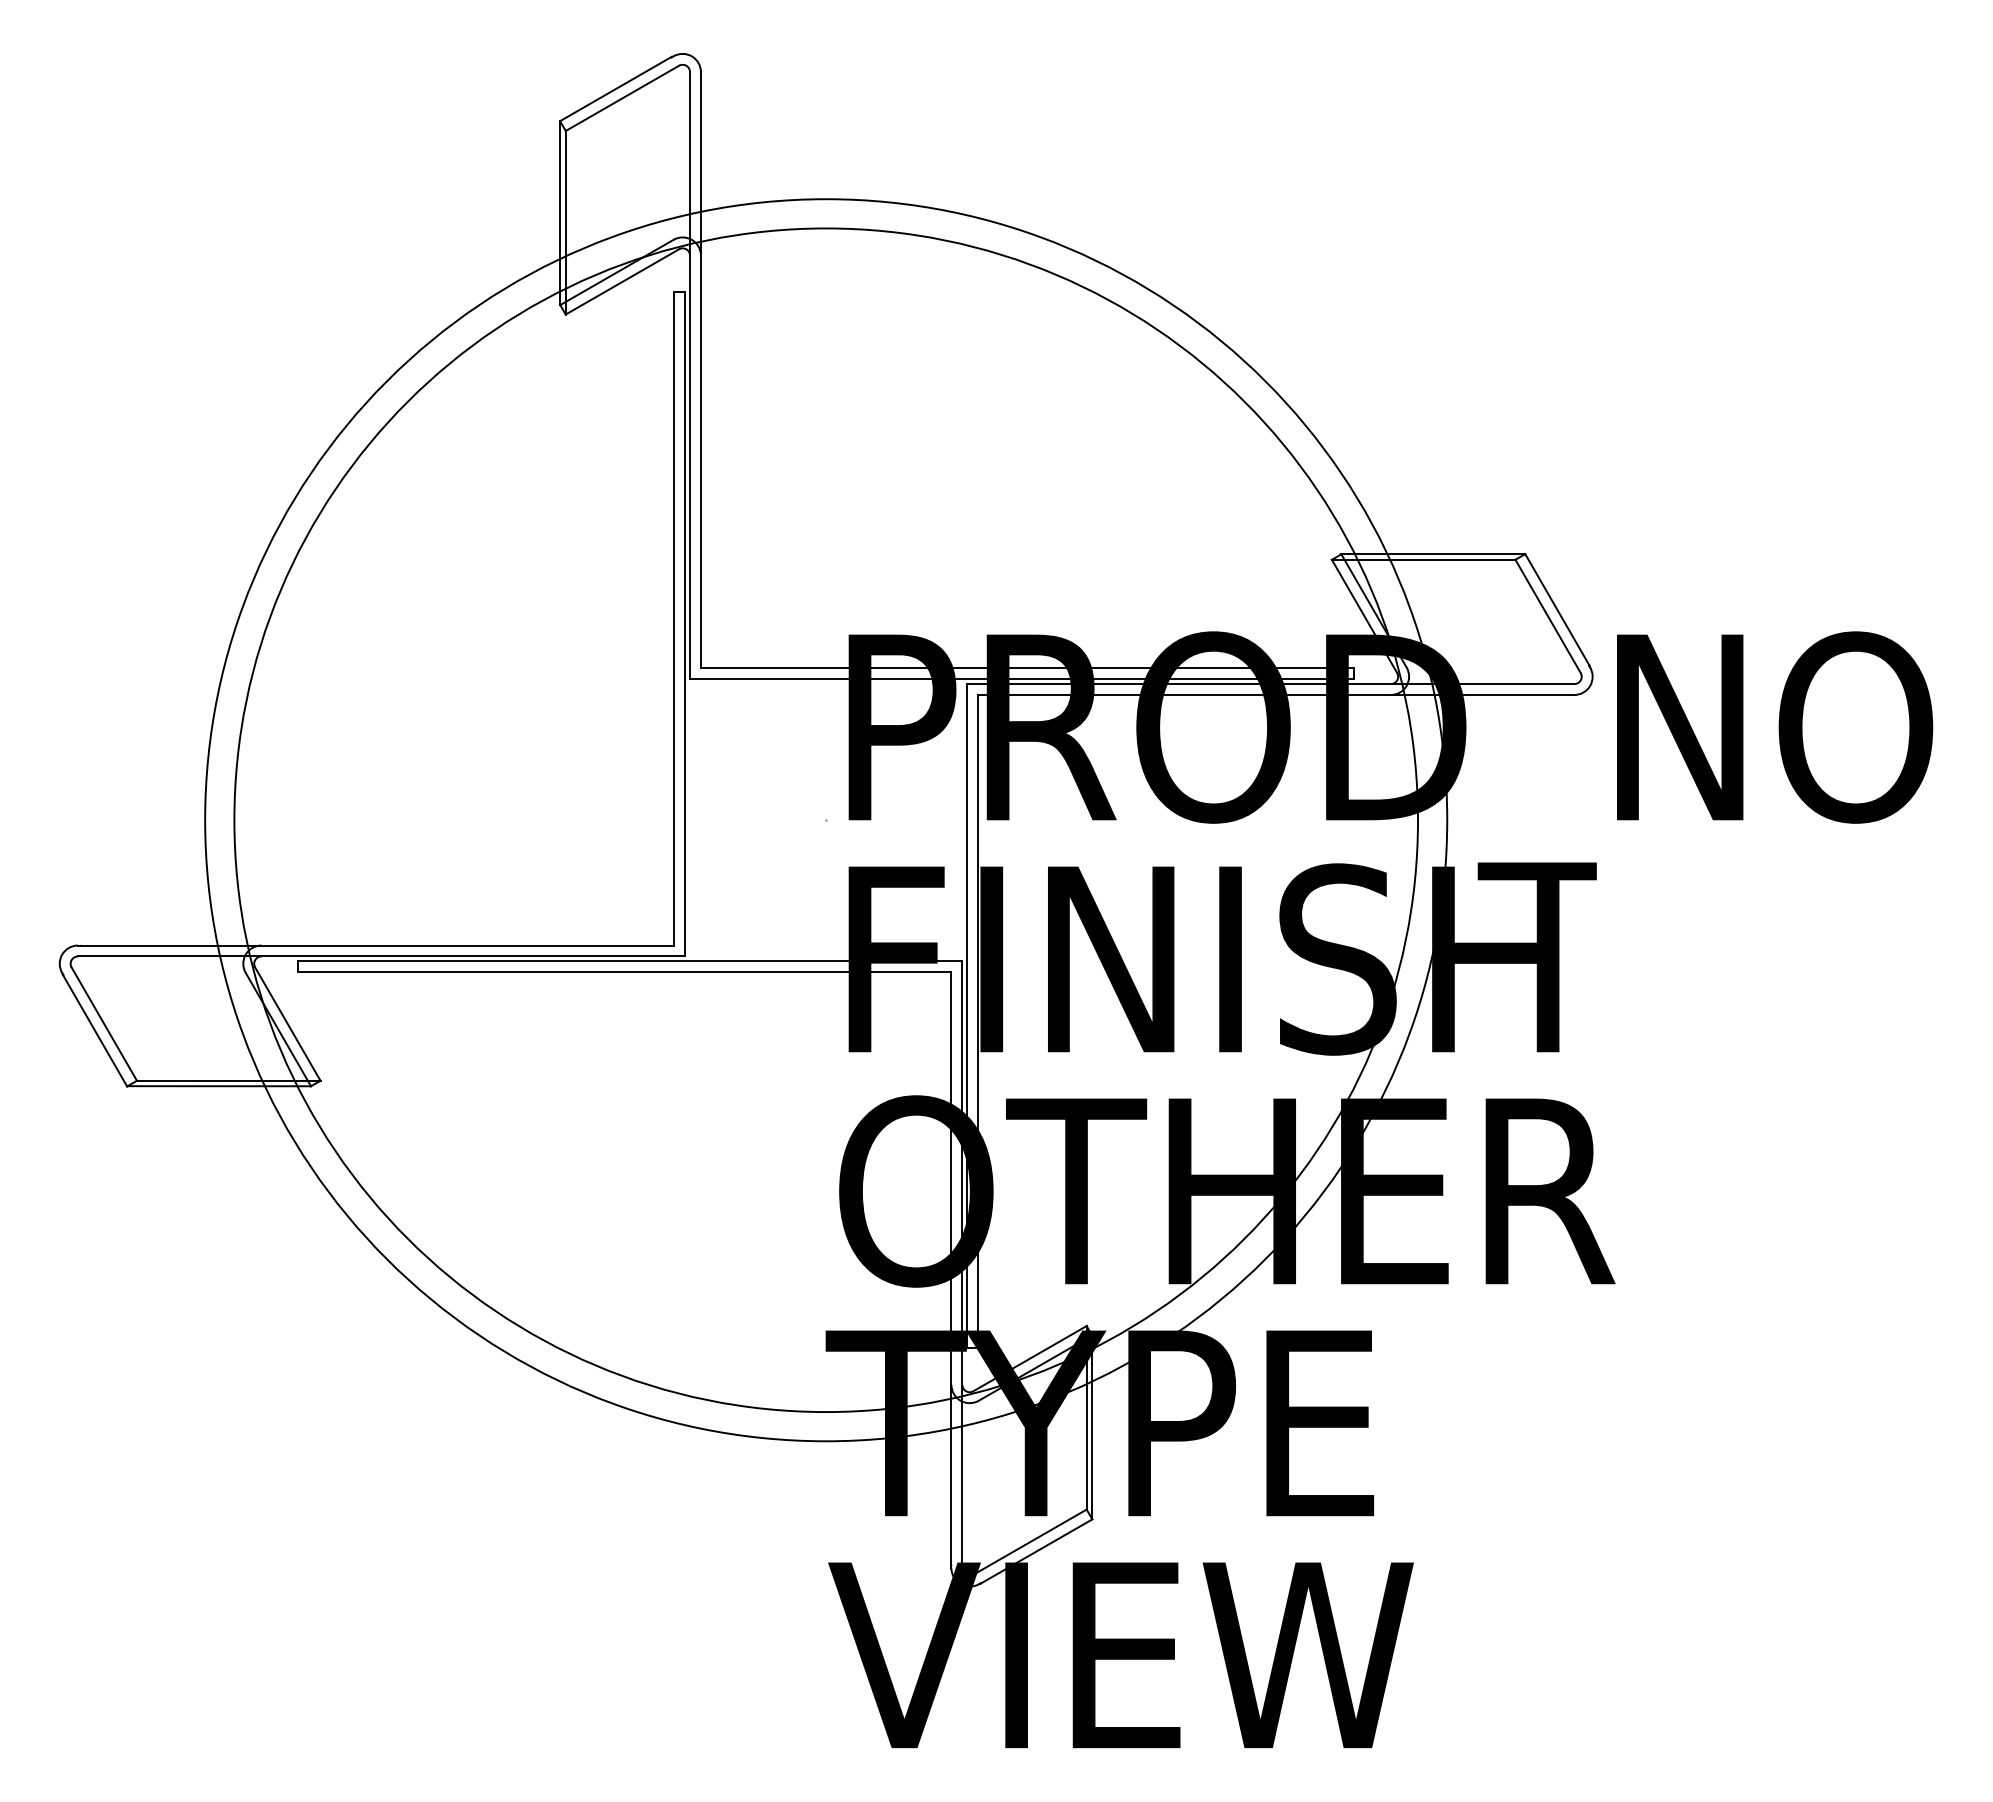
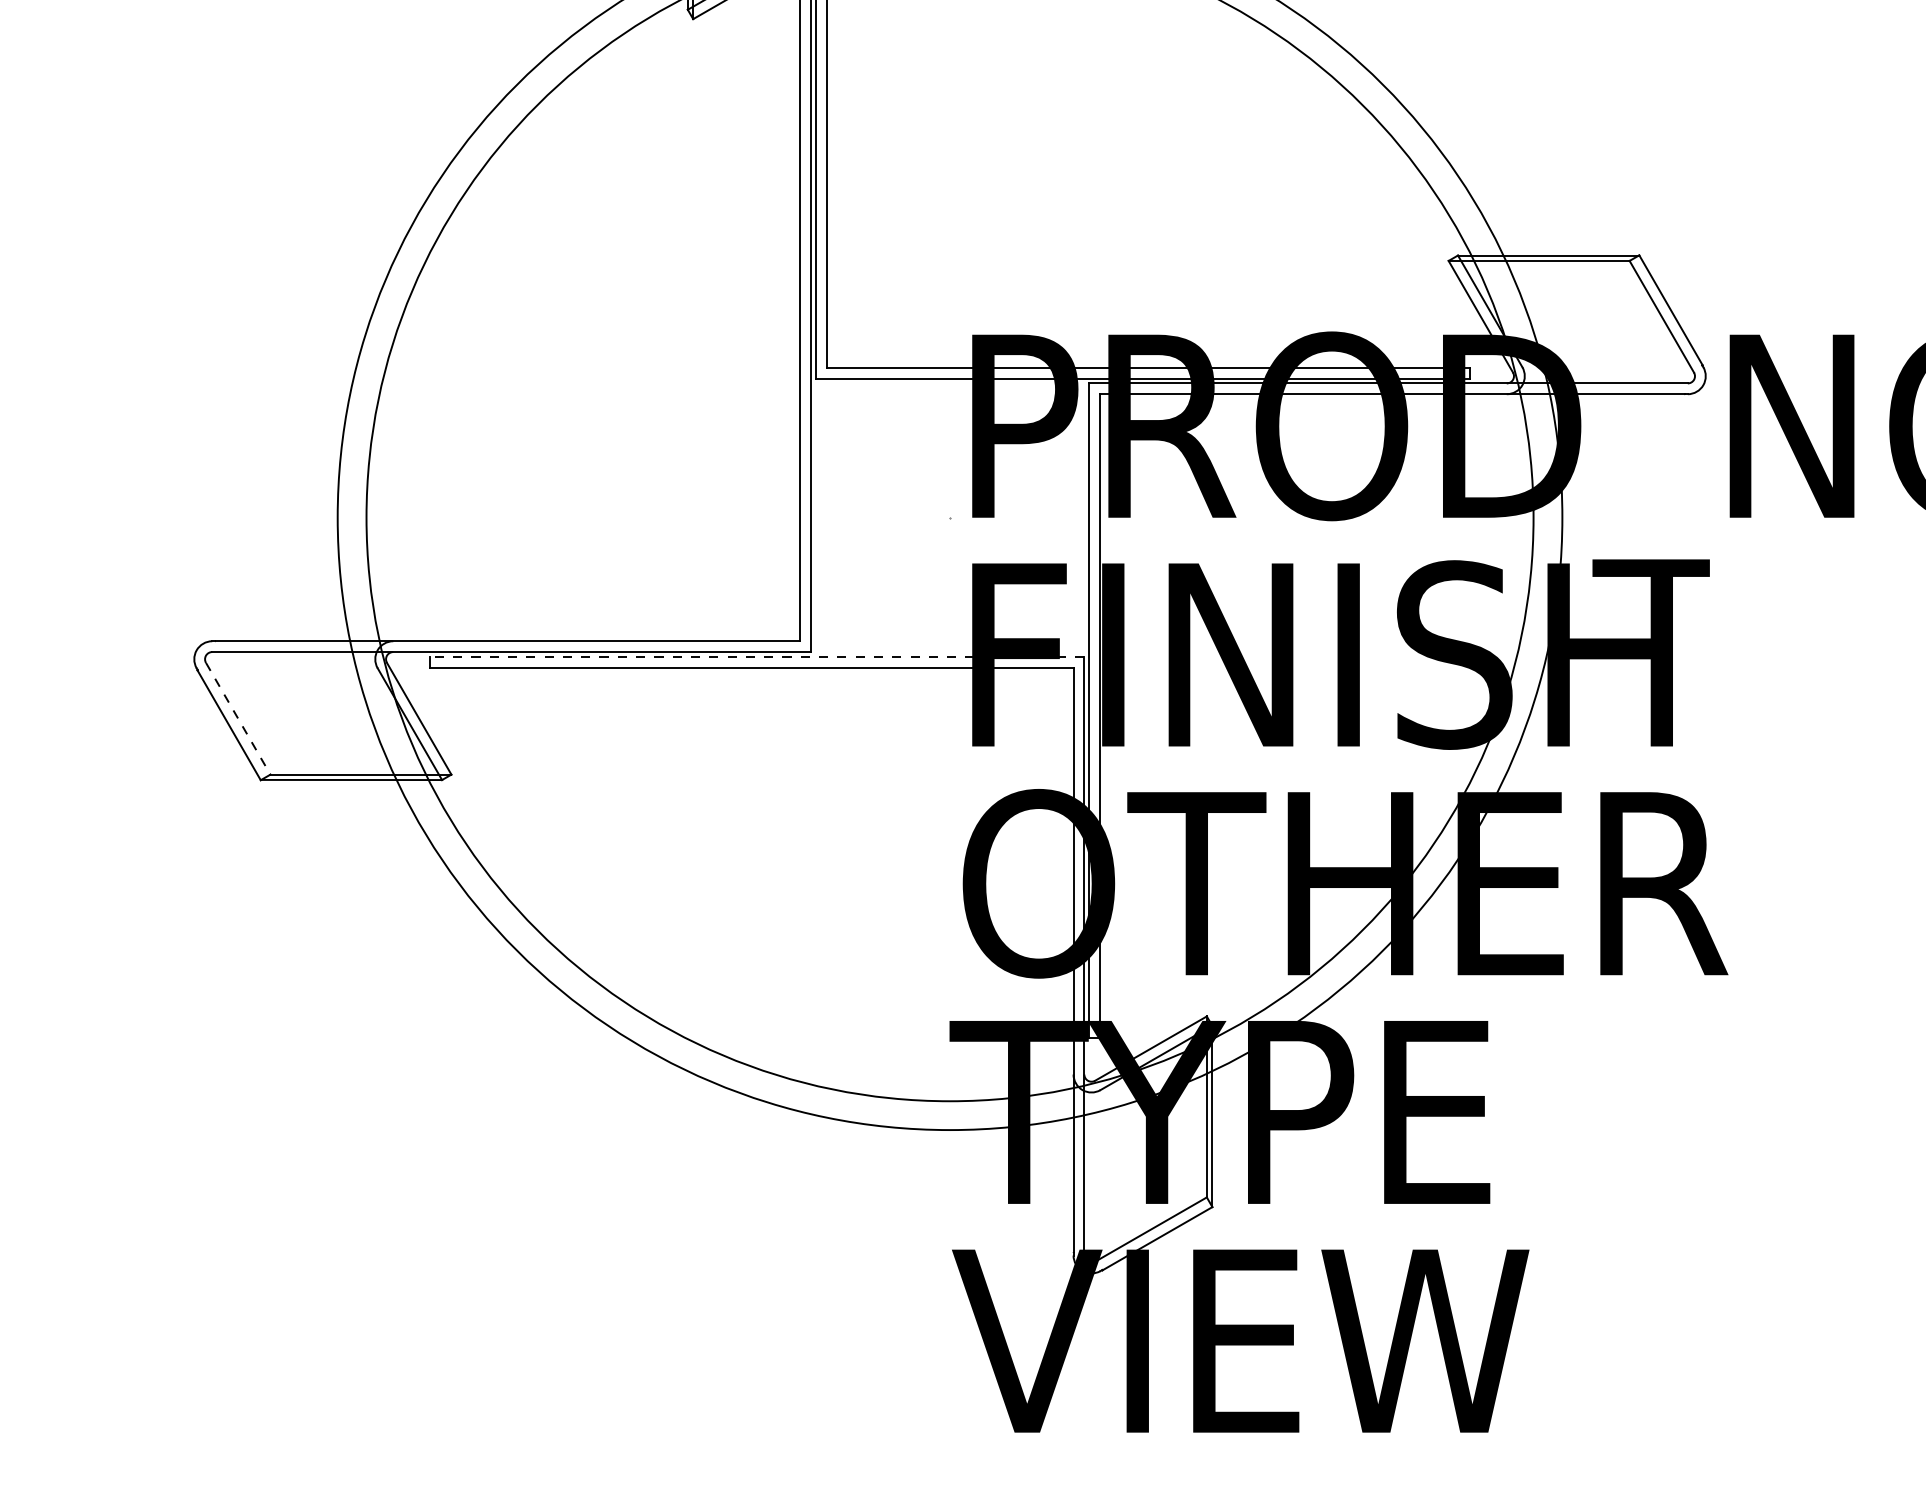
line: (630, 961) -> (757, 657), solid -> dashed
line: (104, 1024) -> (238, 719), solid -> dashed

